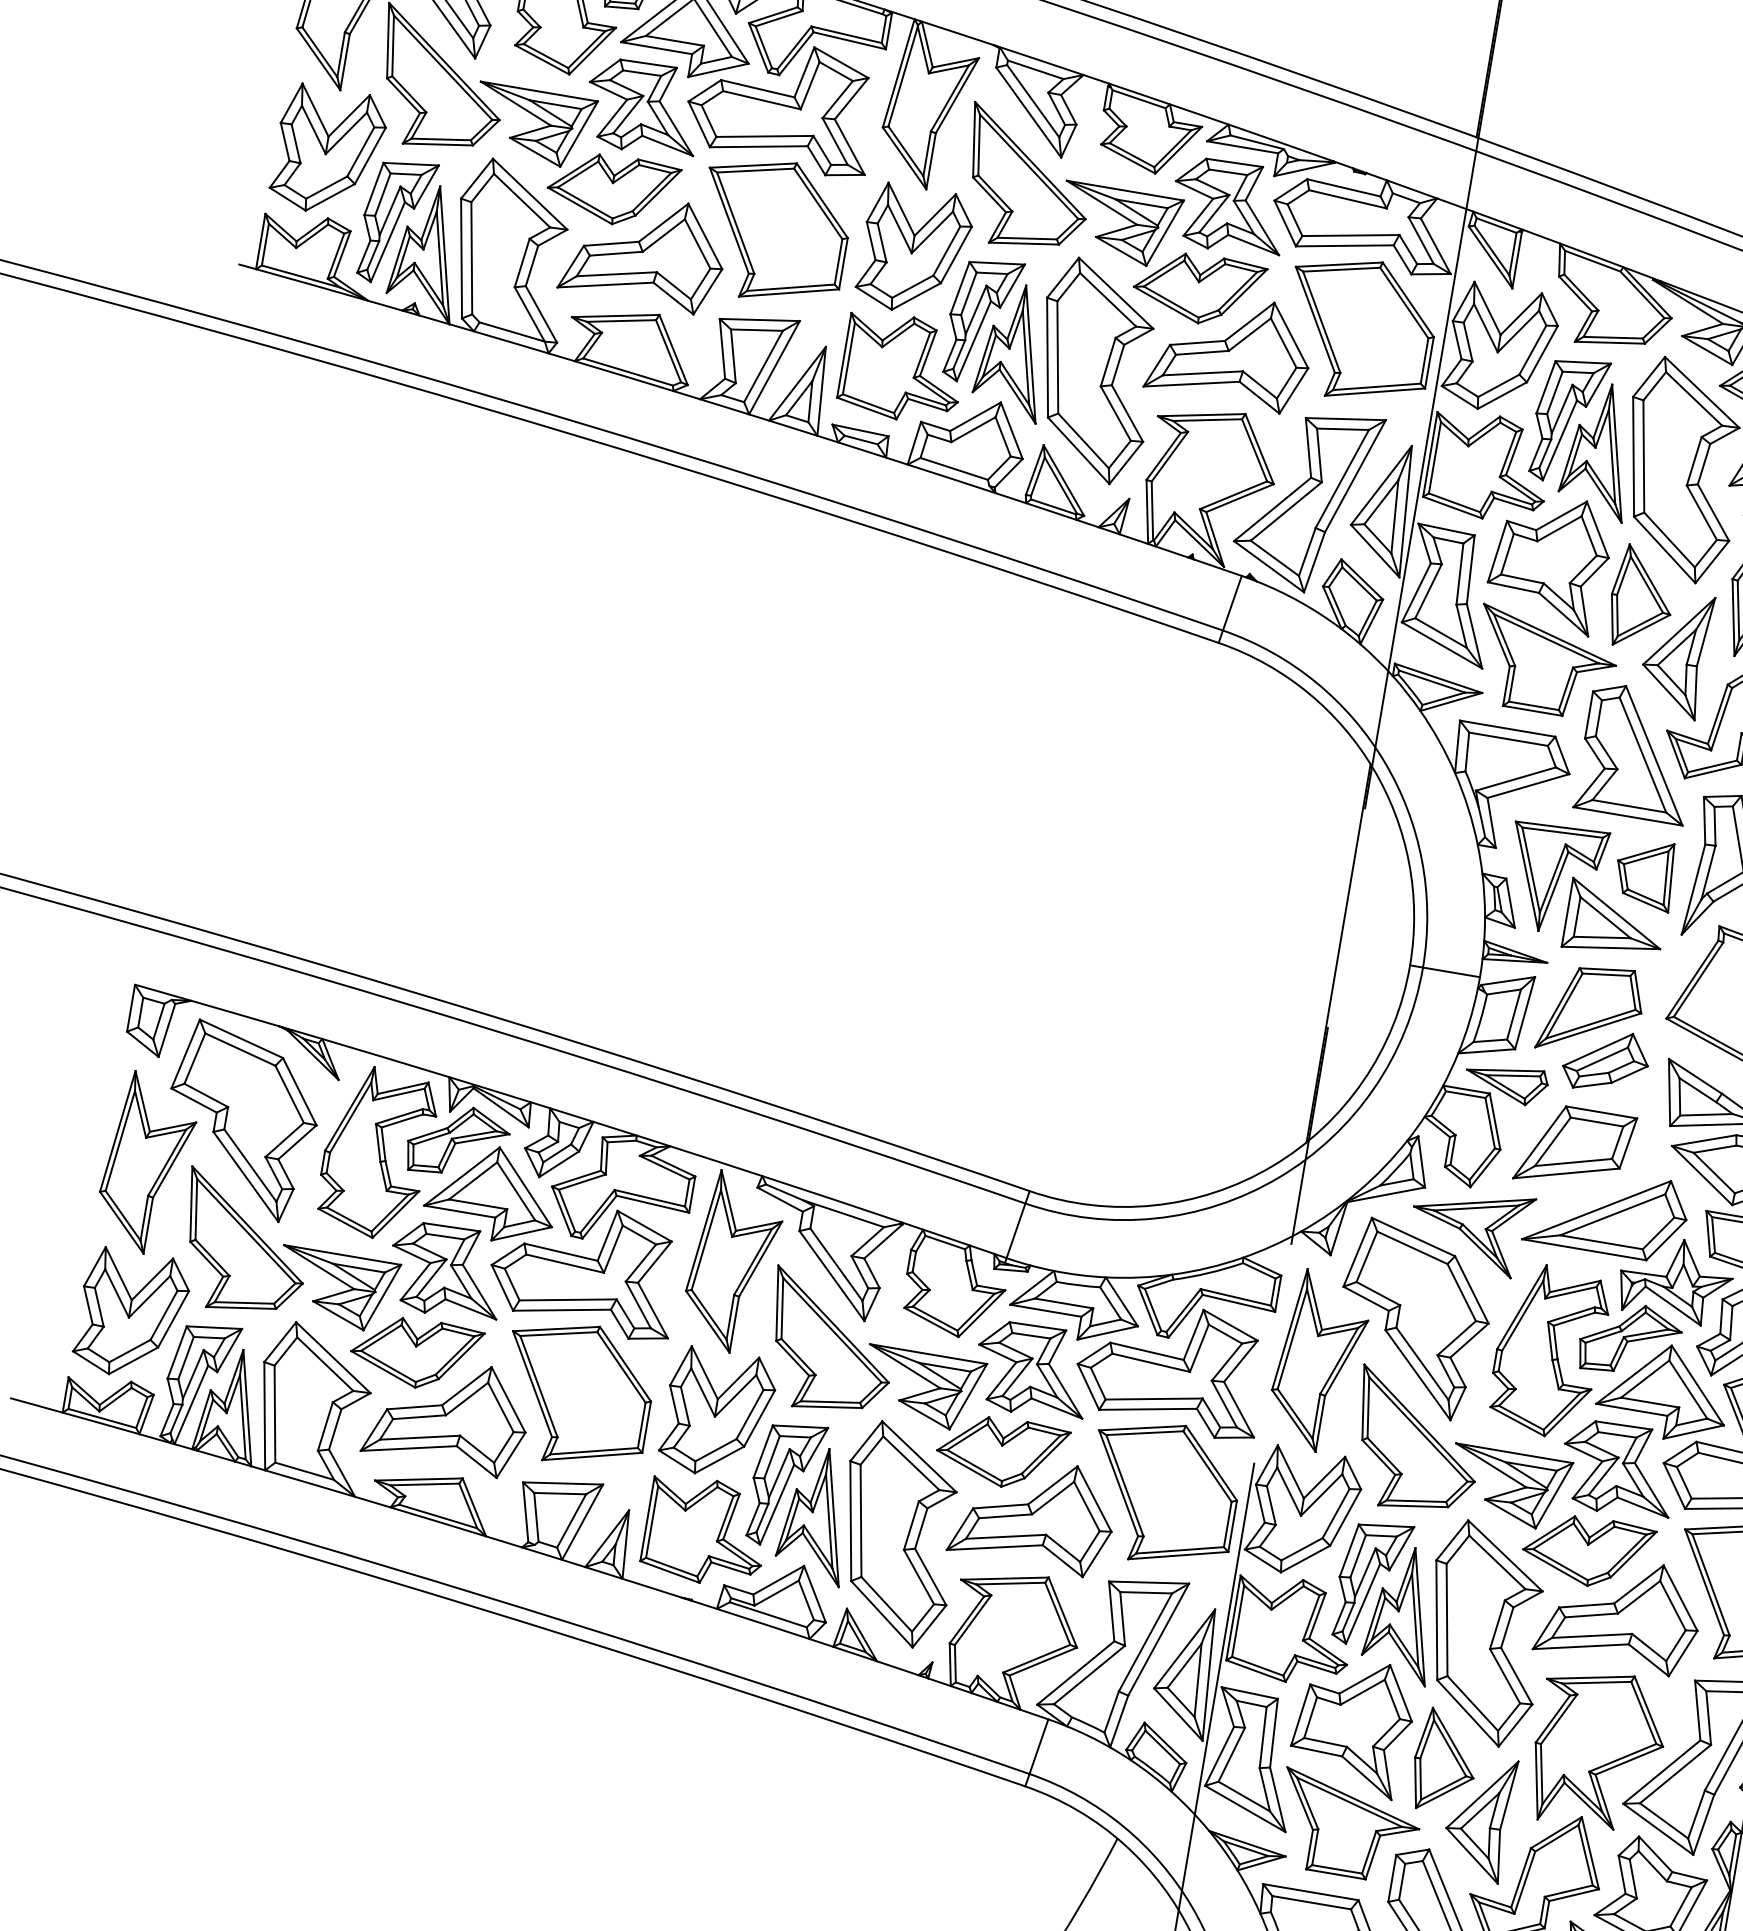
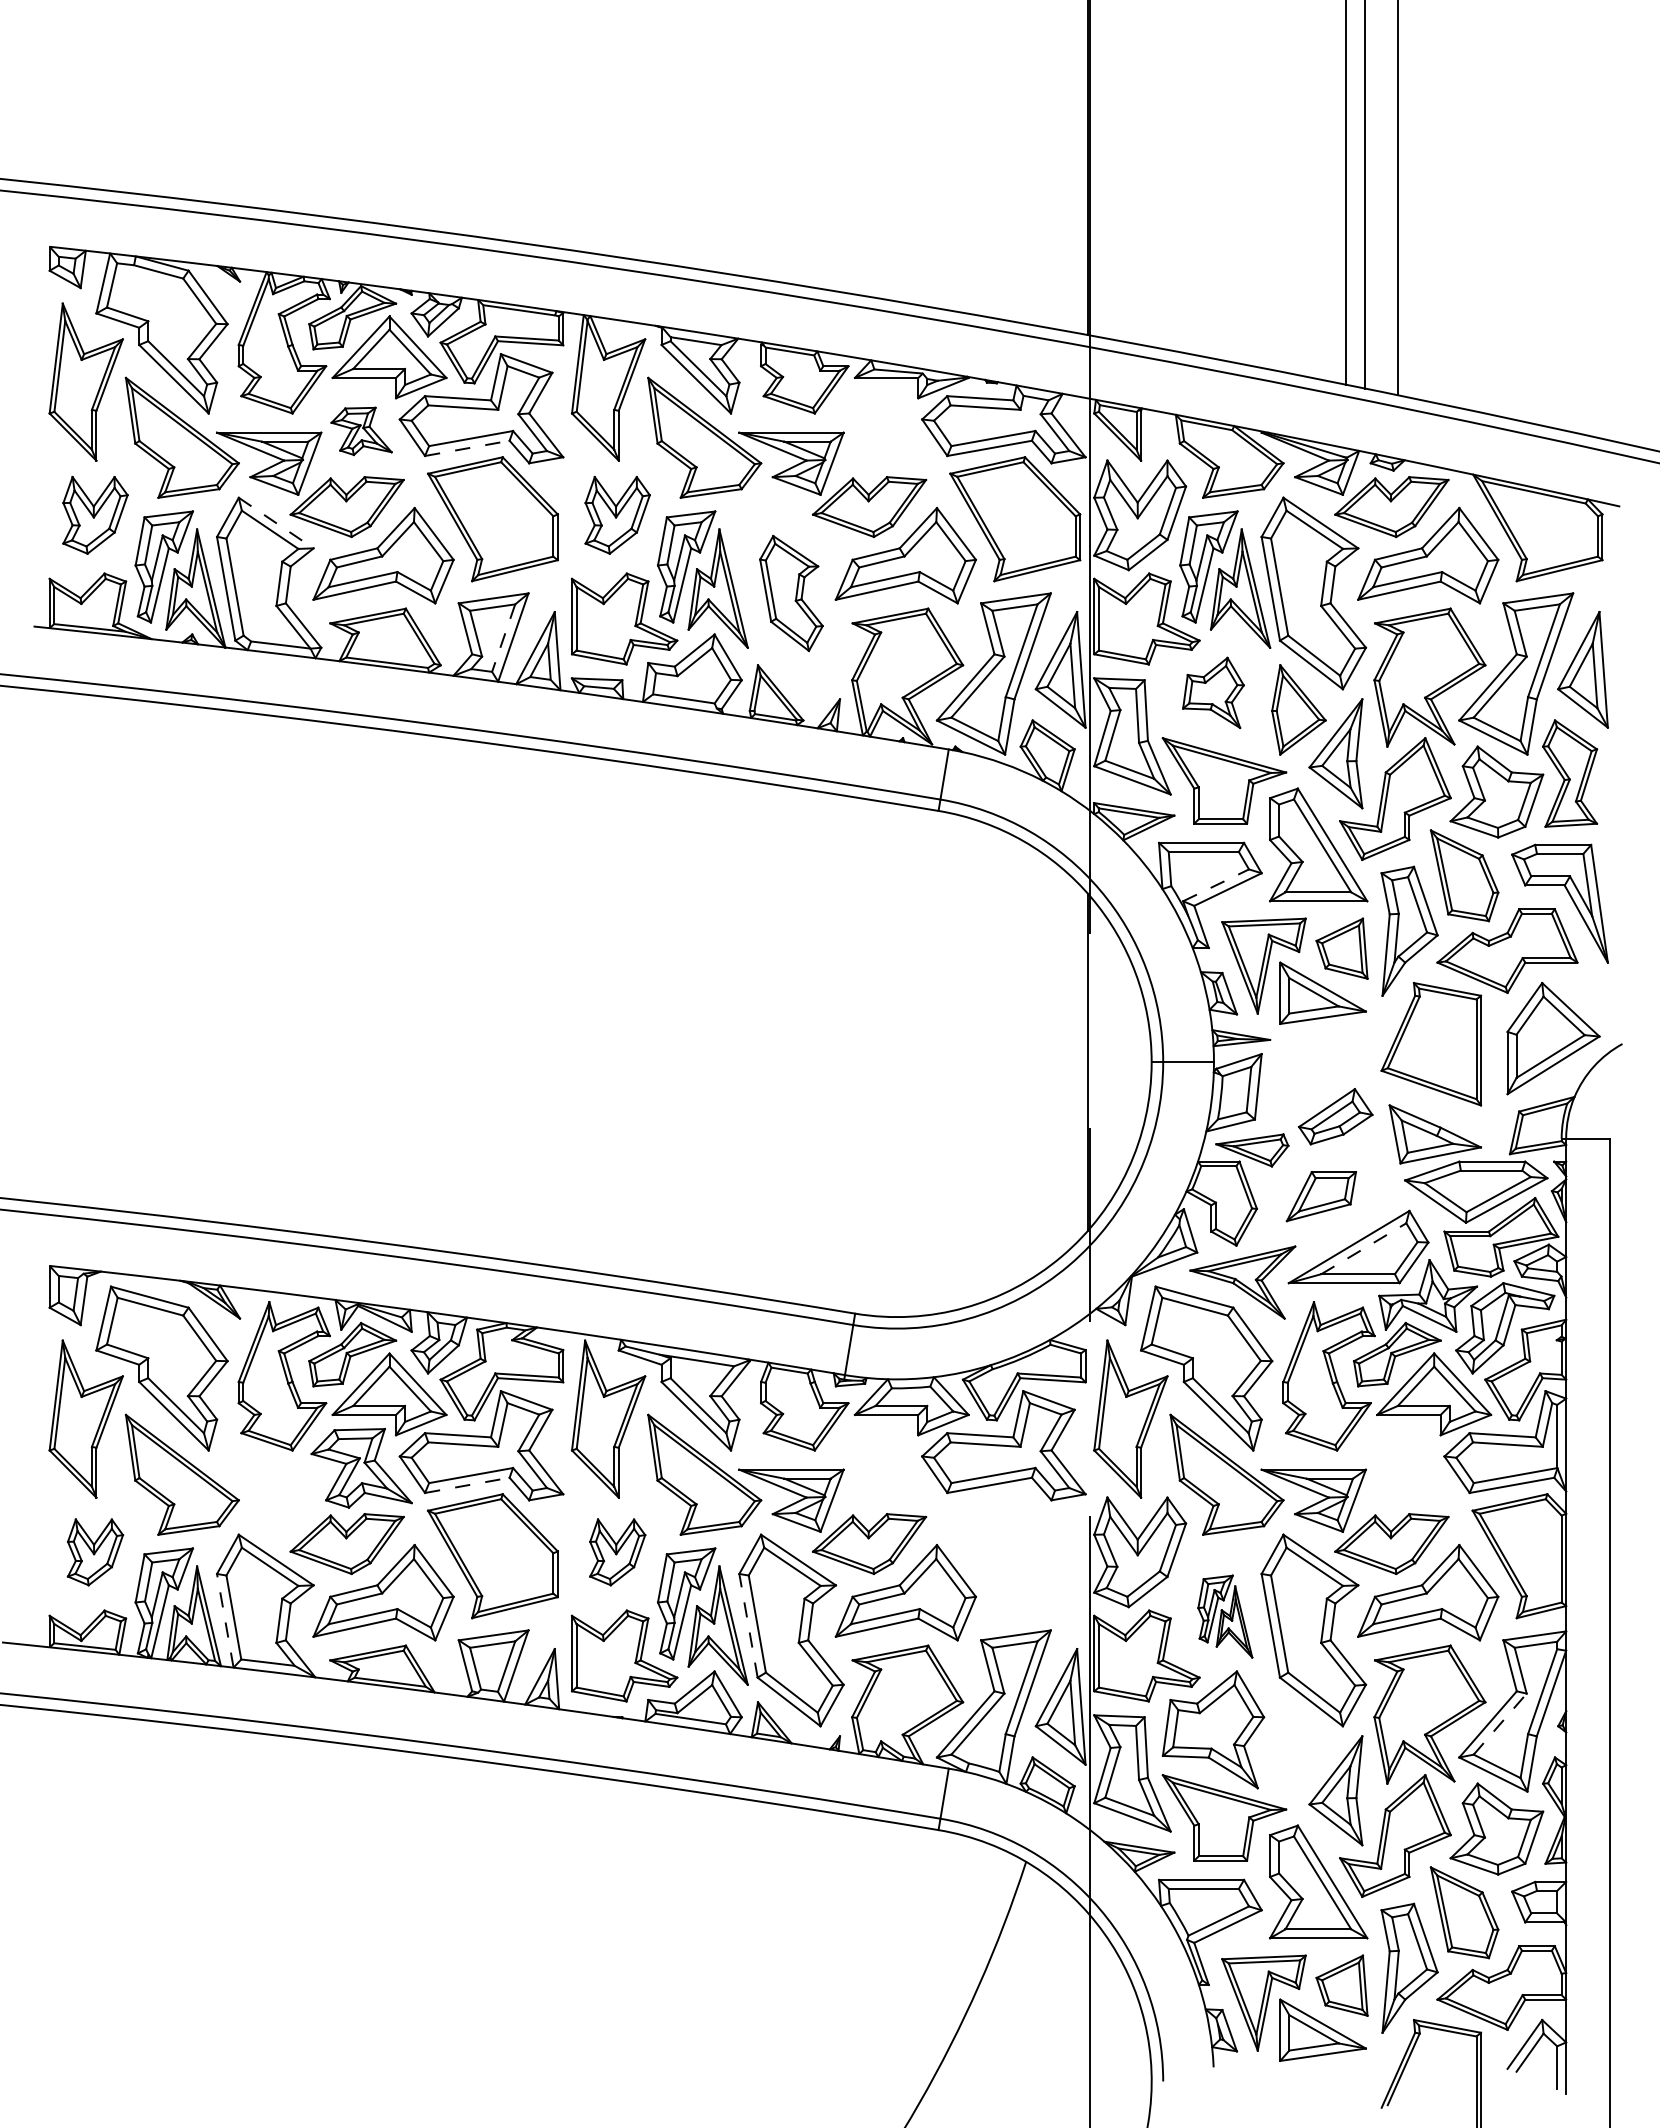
part: (643, 107) -> (361, 431), size x0.6
line: (758, 146) -> (467, 448), solid -> dashed
part: (328, 151) -> (95, 515), size x0.7
line: (530, 194) -> (276, 523), solid -> dashed
part: (1228, 206) -> (883, 431), removed
part: (914, 250) -> (617, 515), size x0.7
line: (763, 366) -> (503, 638), solid -> dashed
part: (1094, 371) -> (791, 593), size x0.6
part: (1549, 562) -> (1213, 692), size x0.6
line: (1516, 779) -> (1216, 885), solid -> dashed
part: (1591, 1010) -> (1315, 1074), removed
part: (1575, 1148) -> (1321, 1196), size x0.7
line: (1612, 1214) -> (1363, 1248), solid -> dashed
part: (337, 1289) -> (269, 1500), removed
line: (562, 1310) -> (467, 1485), solid -> dashed
part: (132, 1314) -> (95, 1552), size x0.6
part: (1032, 1370) -> (883, 1468), removed
part: (717, 1414) -> (617, 1552), size x0.6
line: (265, 1415) -> (225, 1620), solid -> dashed
part: (1618, 1469) -> (1406, 1468), removed
part: (1163, 1494) -> (1015, 1556), removed
line: (850, 1520) -> (748, 1625), solid -> dashed
part: (1387, 1601) -> (1225, 1616), size x0.6
part: (1444, 1760) -> (1298, 1746), removed
line: (1675, 1773) -> (1500, 1723), solid -> dashed

